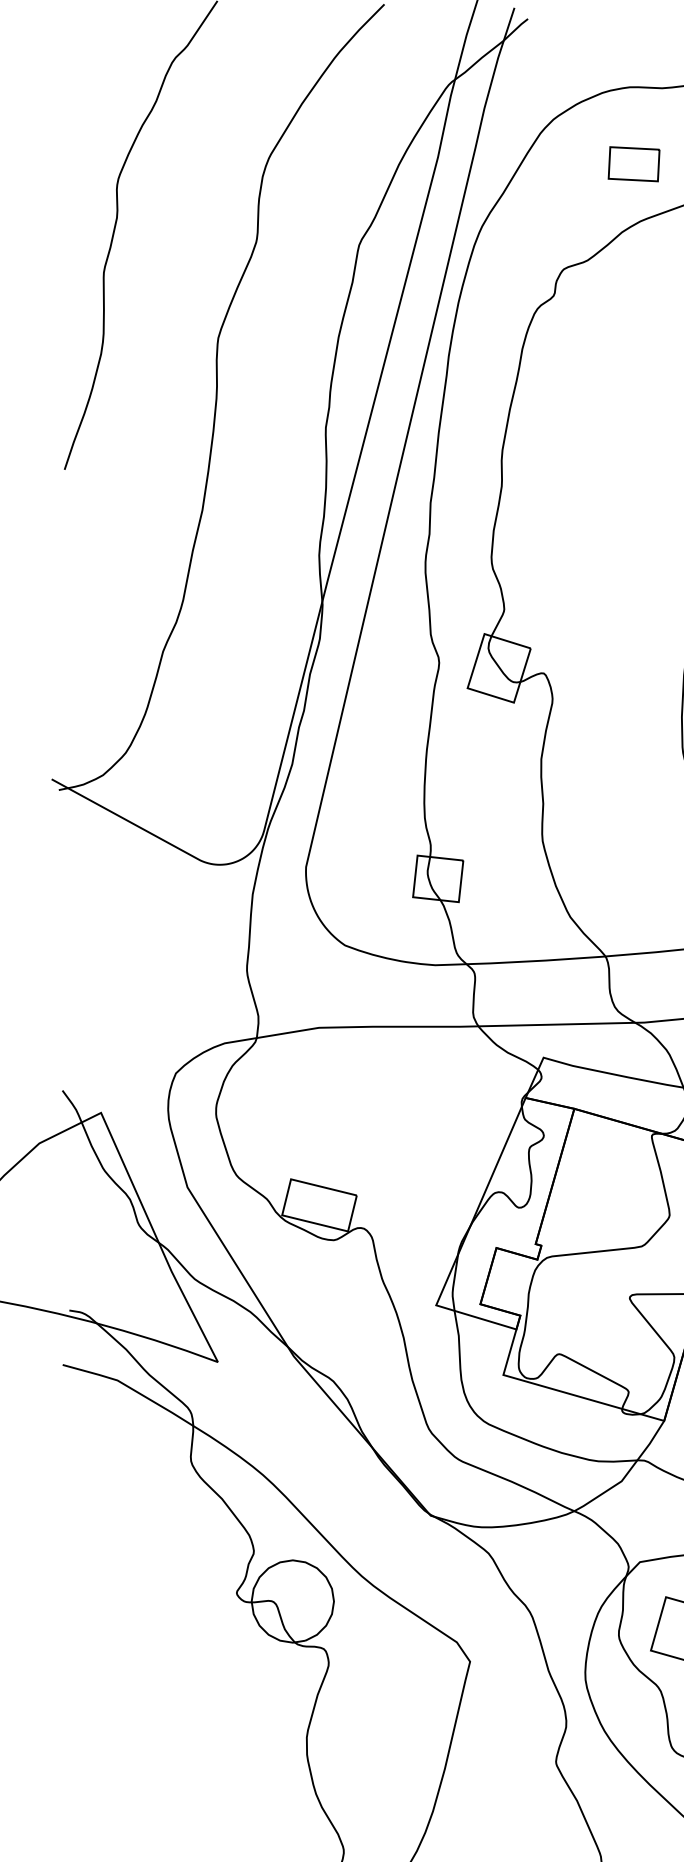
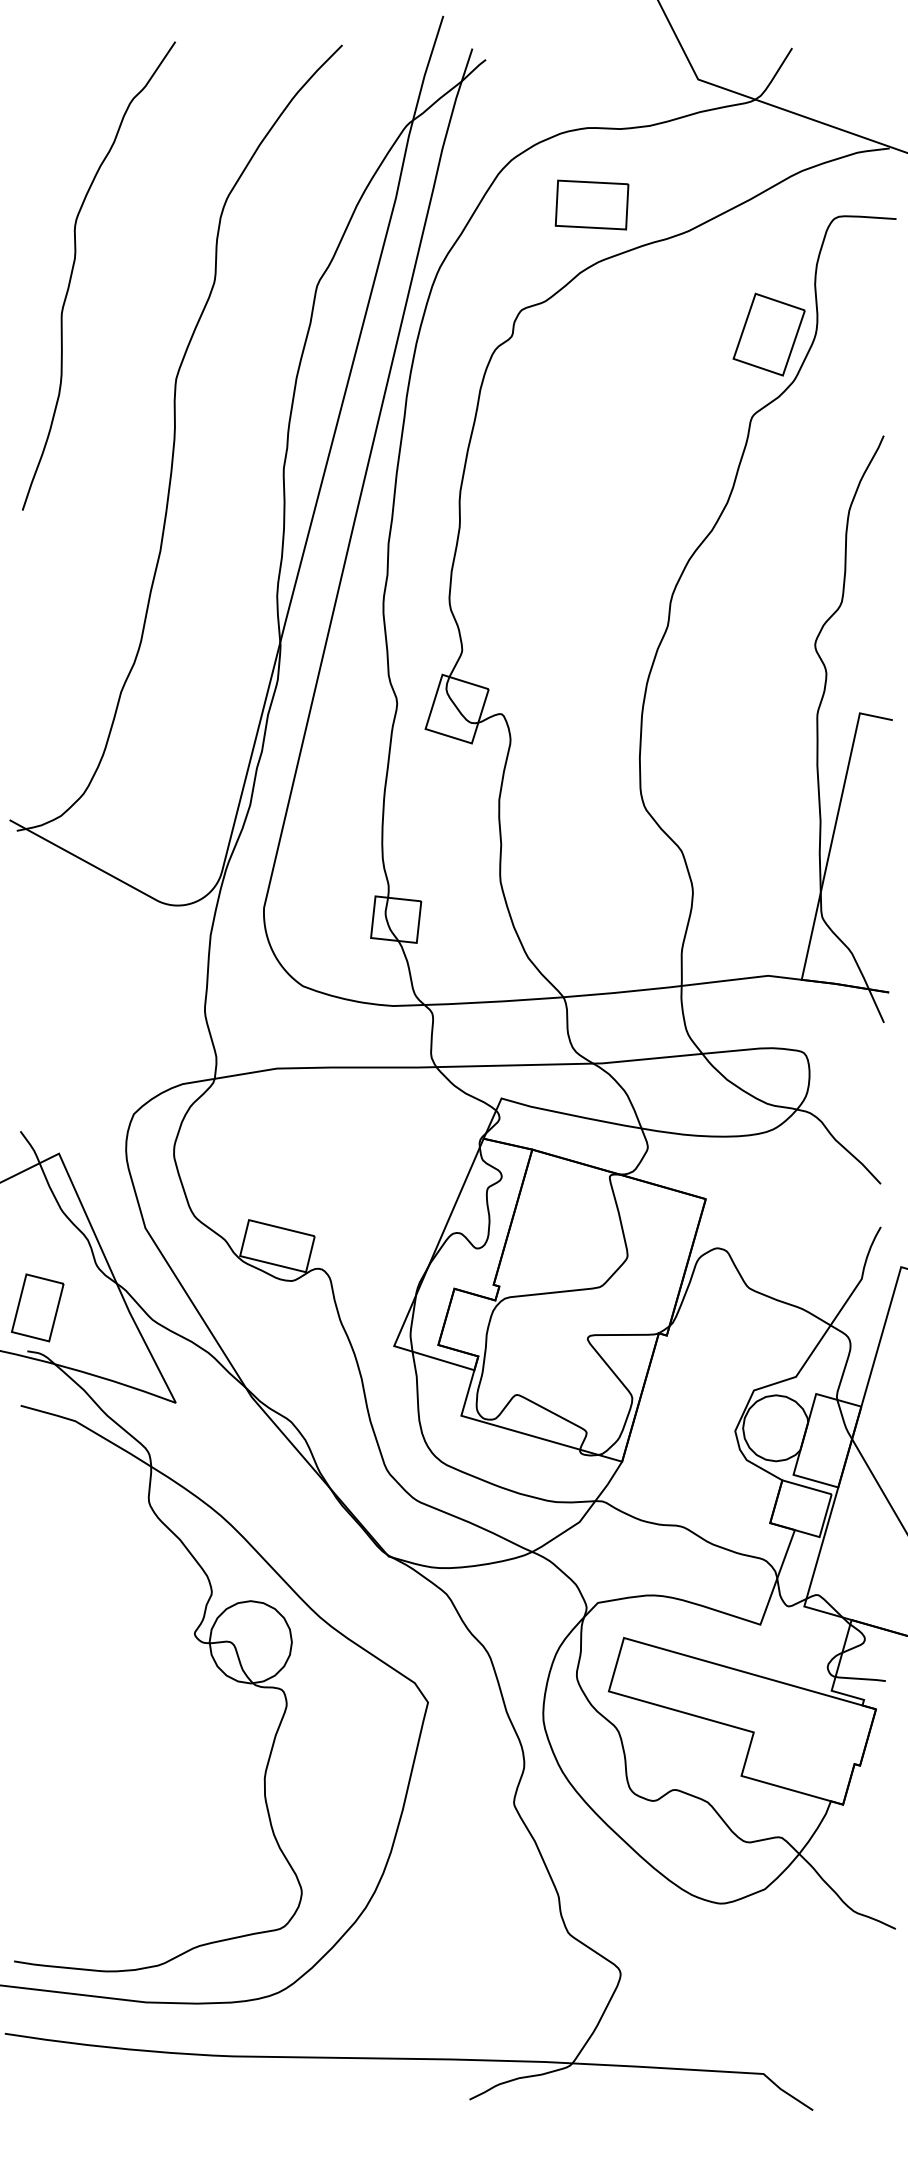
part: (633, 163) -> (591, 204), size x1.43
part: (79, 1266) -> (37, 1307), added

